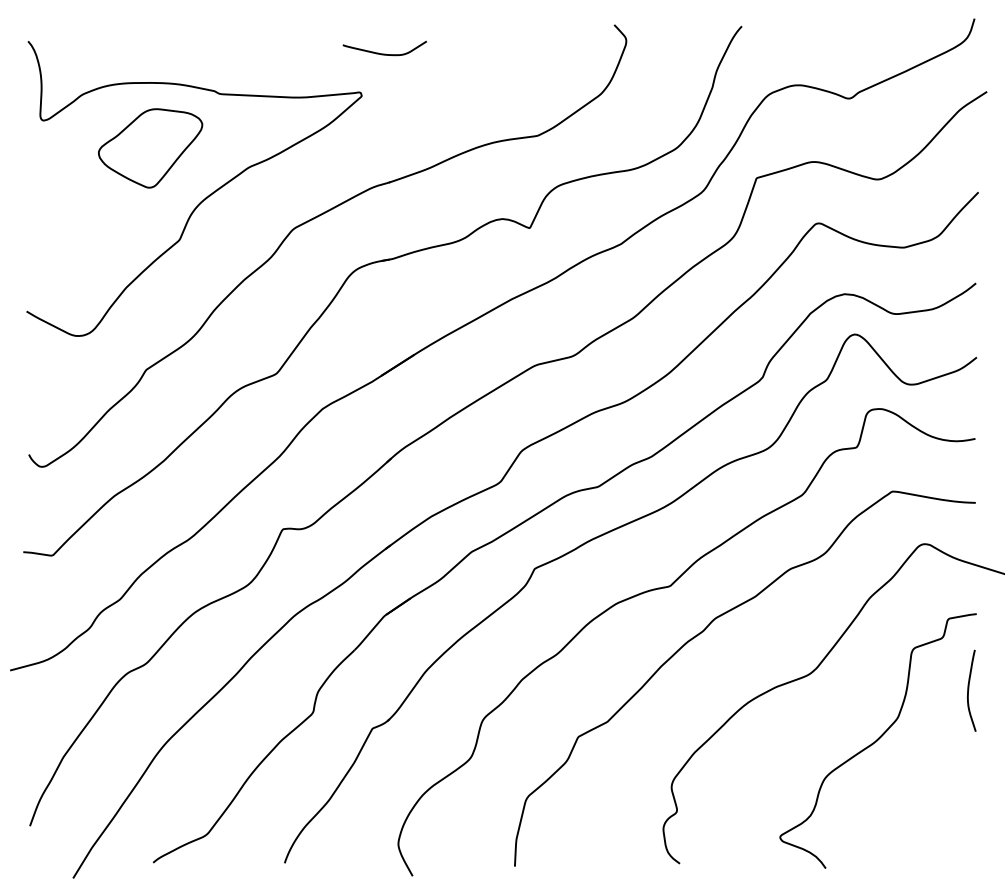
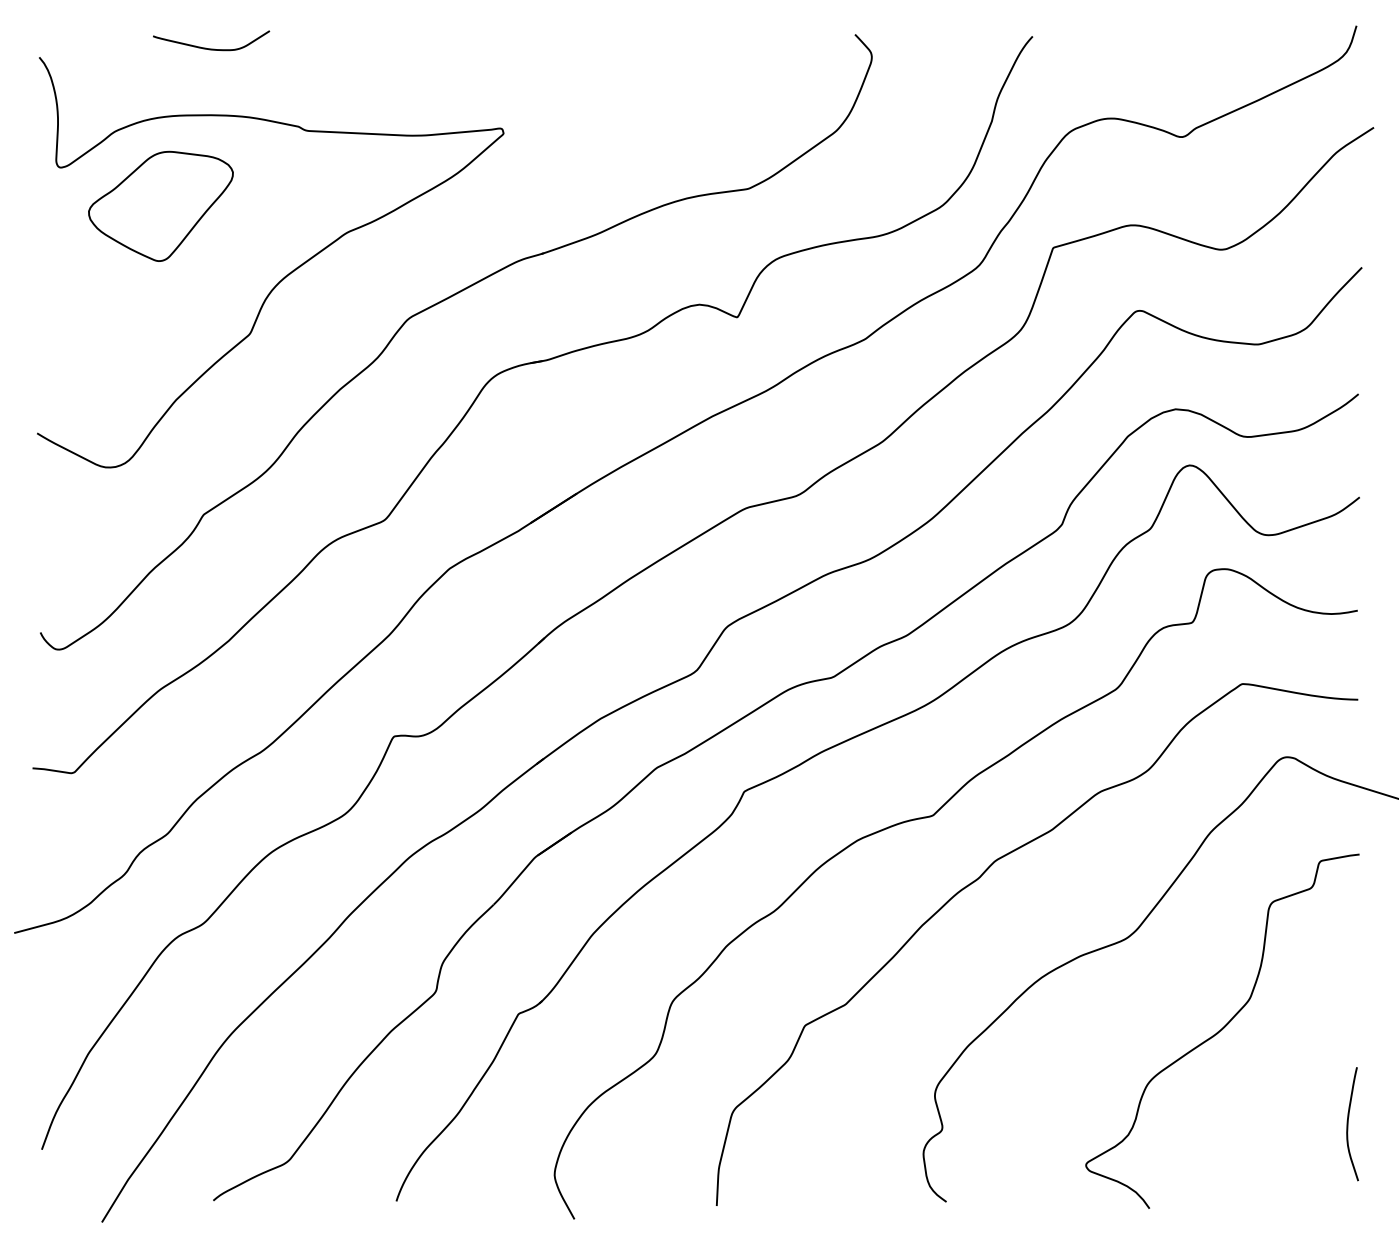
curve: (384, 53) -> (210, 47), moved
part: (150, 148) -> (160, 206), moved
curve: (969, 690) -> (1349, 1123), moved

